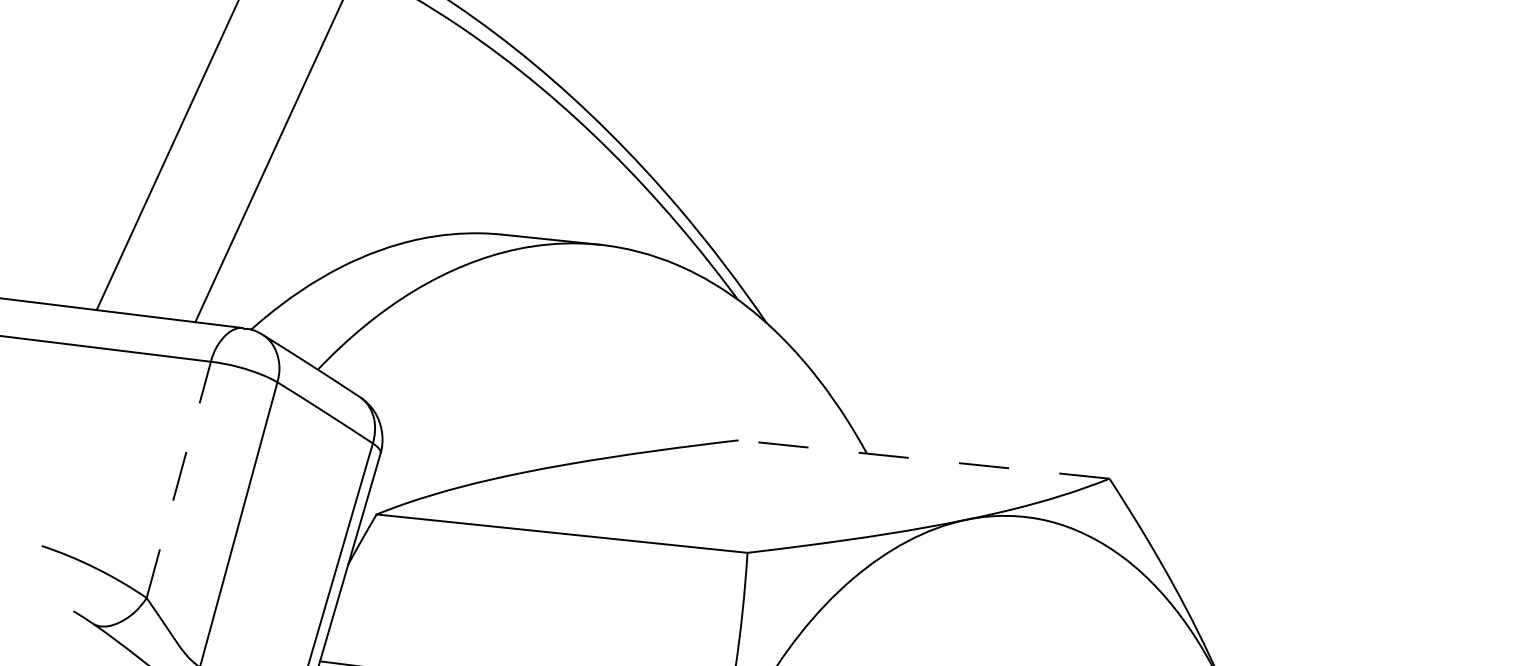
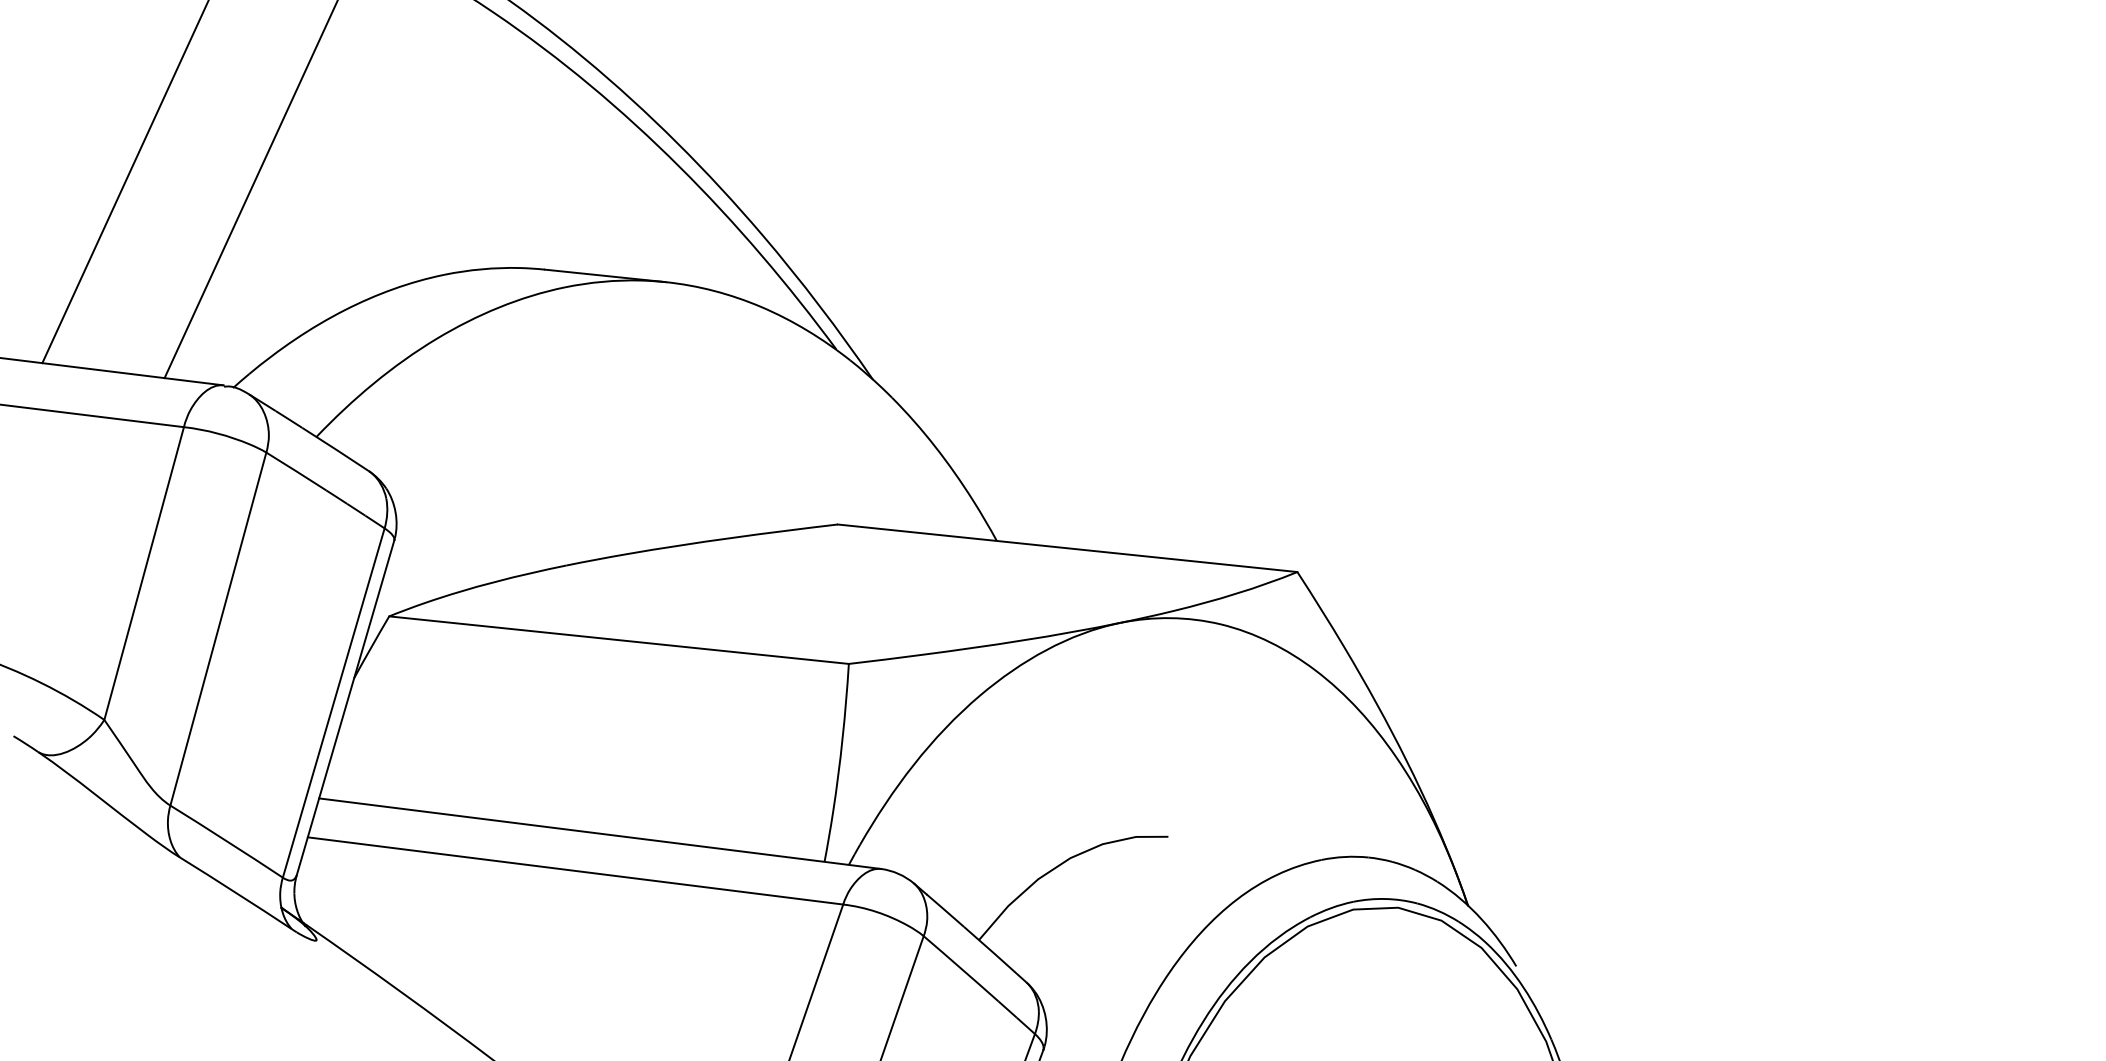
line: (923, 459) -> (1067, 548), dashed -> solid
line: (179, 479) -> (144, 573), dashed -> solid

